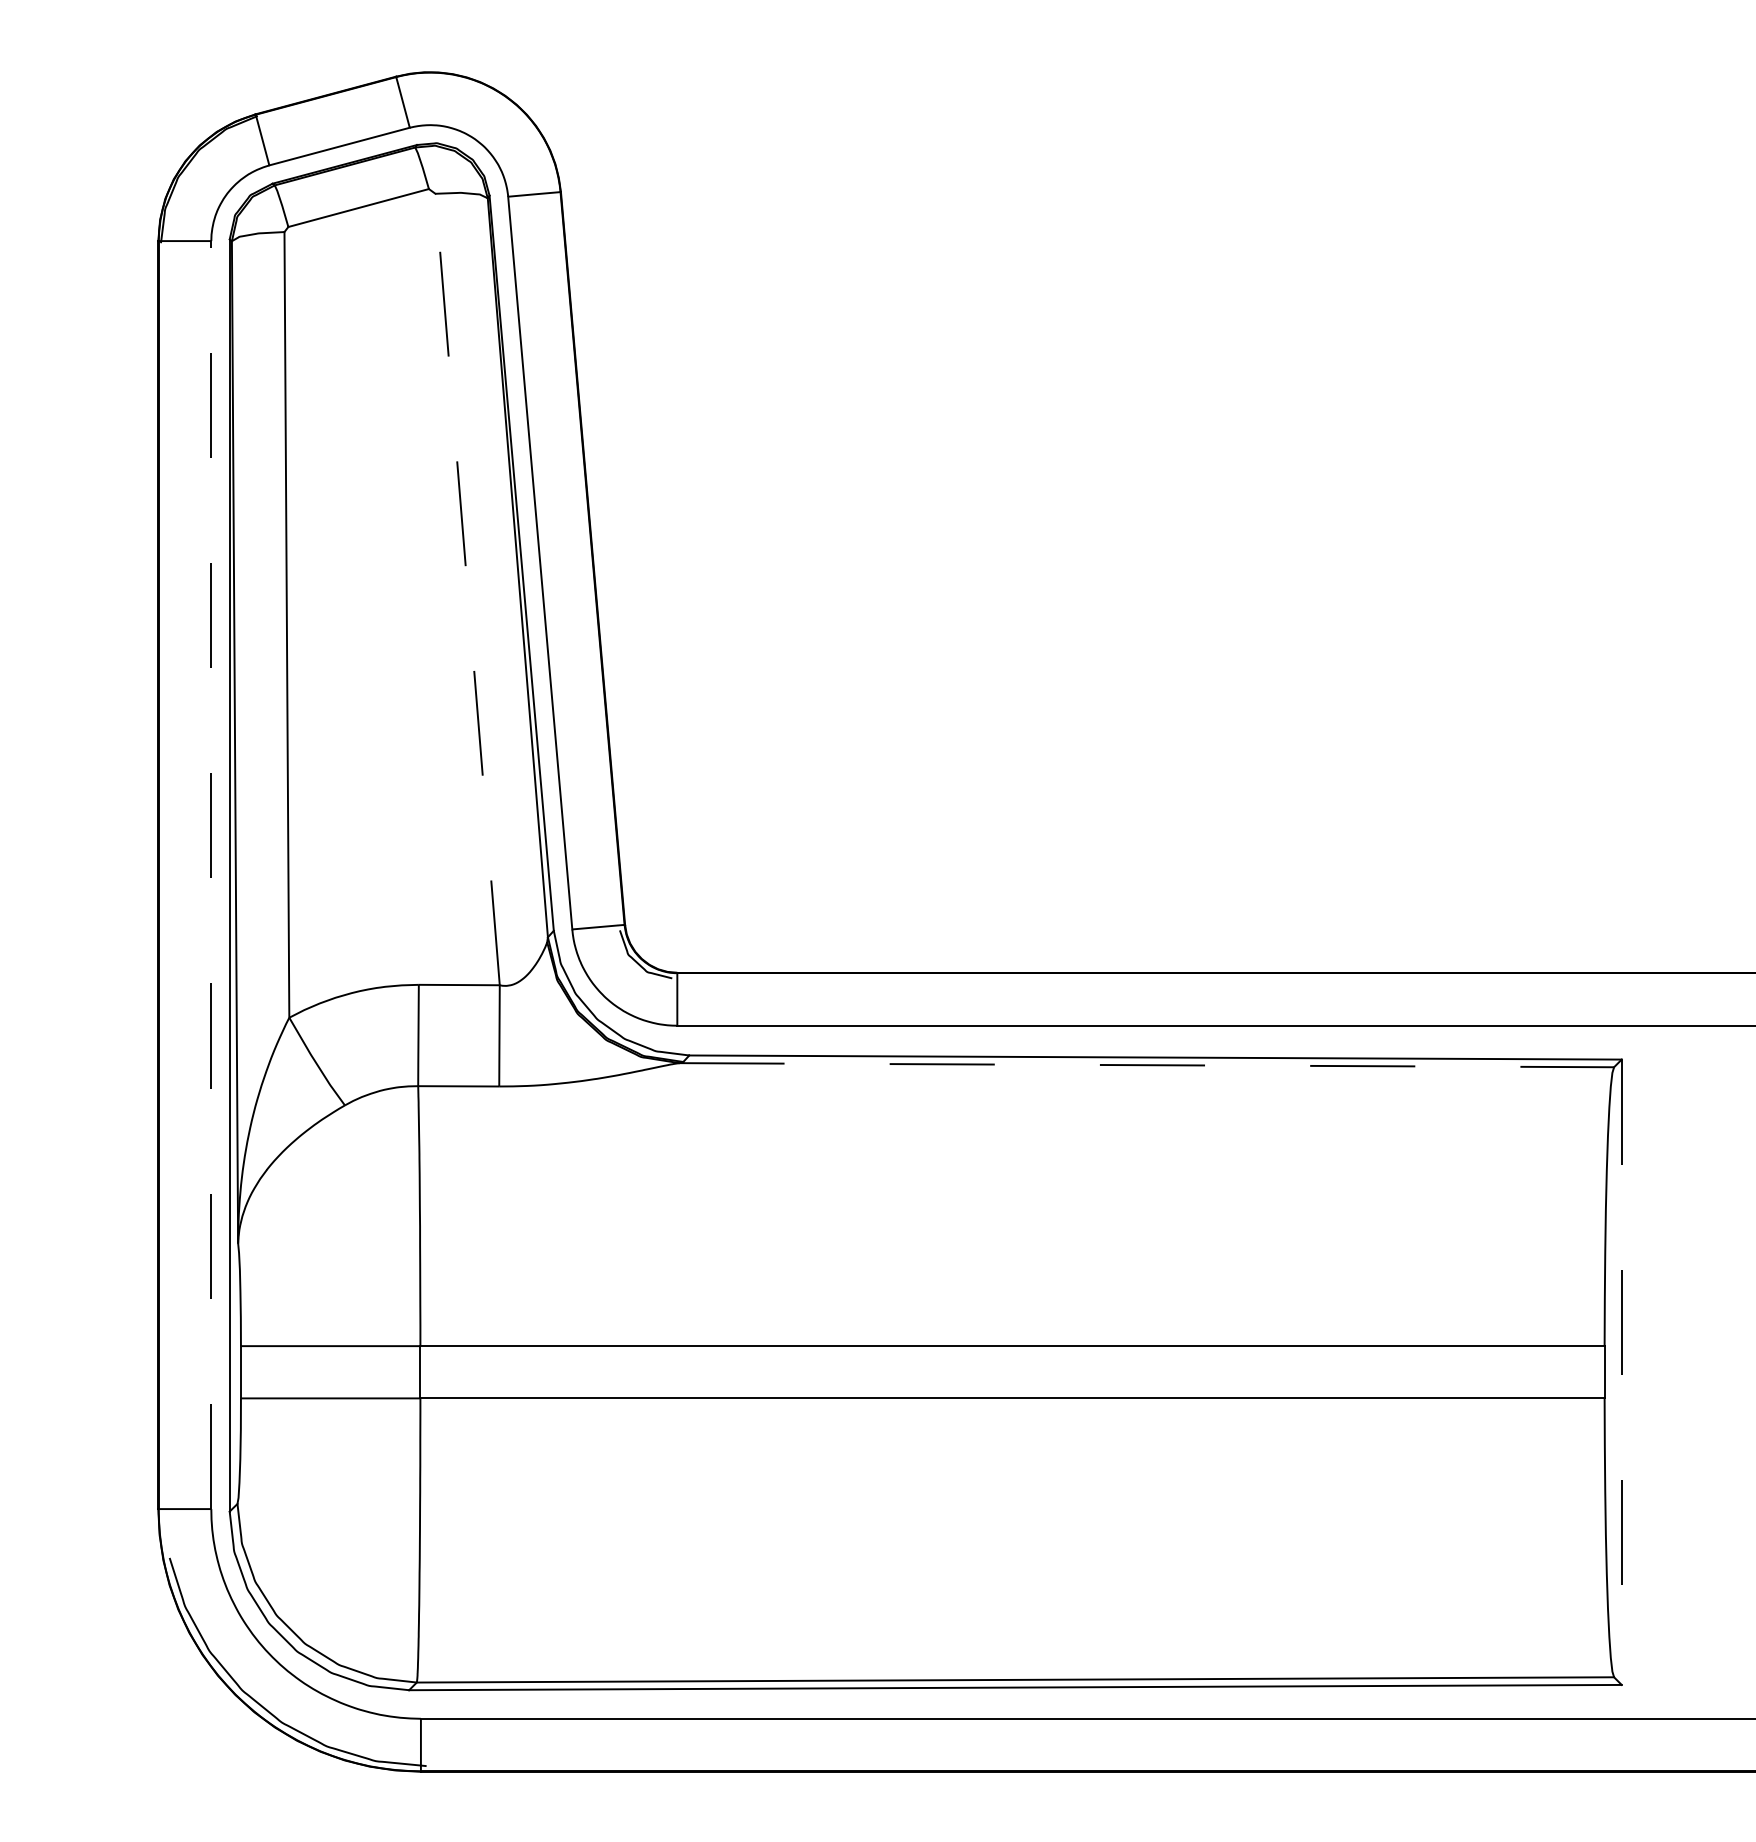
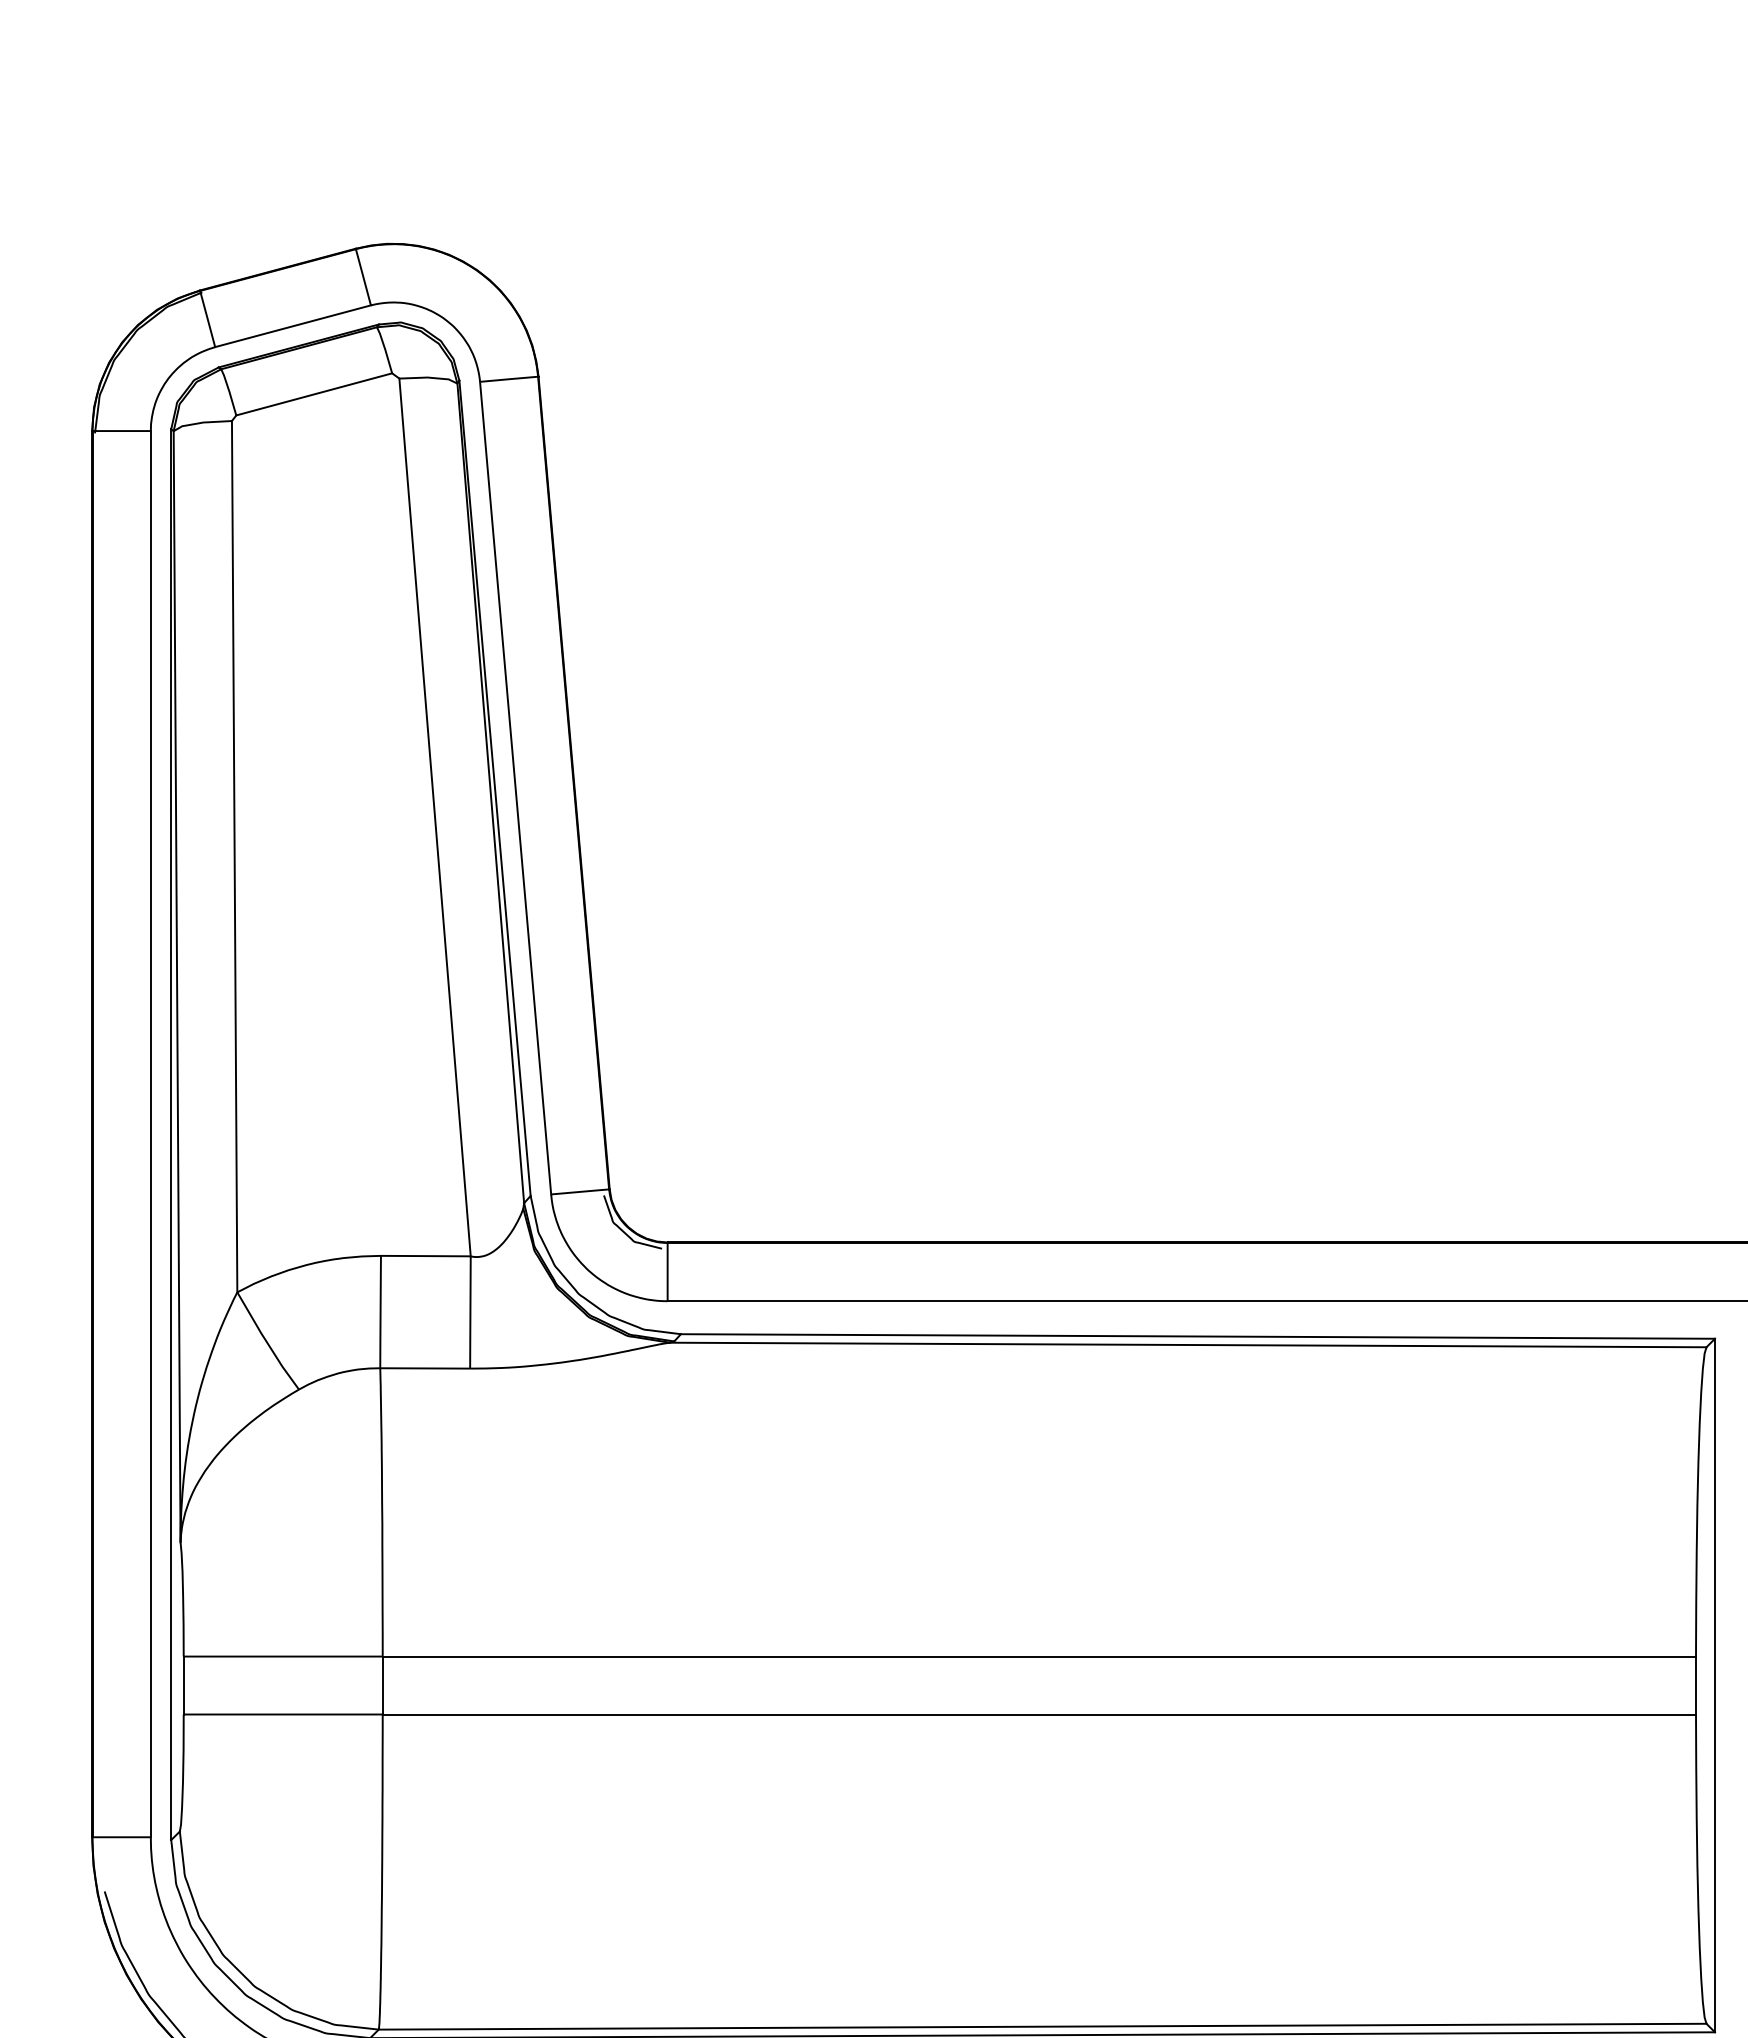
line: (467, 589) -> (434, 817), dashed -> solid
line: (211, 875) -> (151, 1134), dashed -> solid
line: (1147, 1065) -> (1189, 1345), dashed -> solid
line: (1621, 1372) -> (1714, 1685), dashed -> solid

